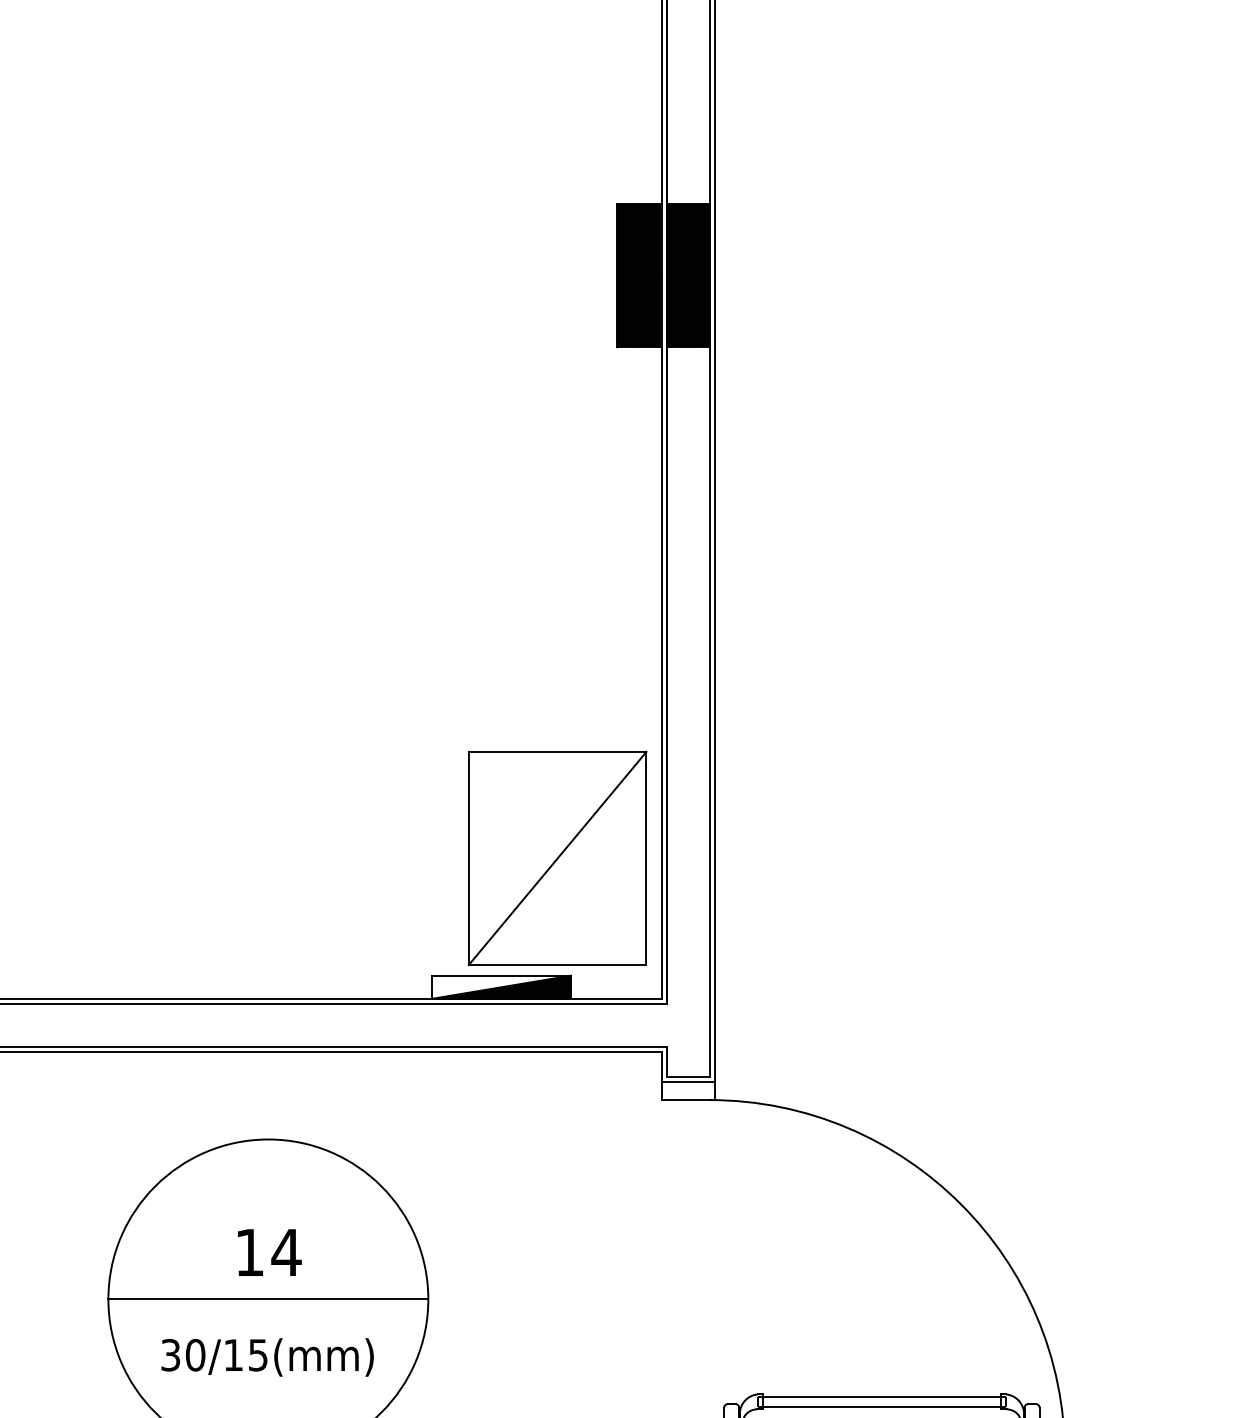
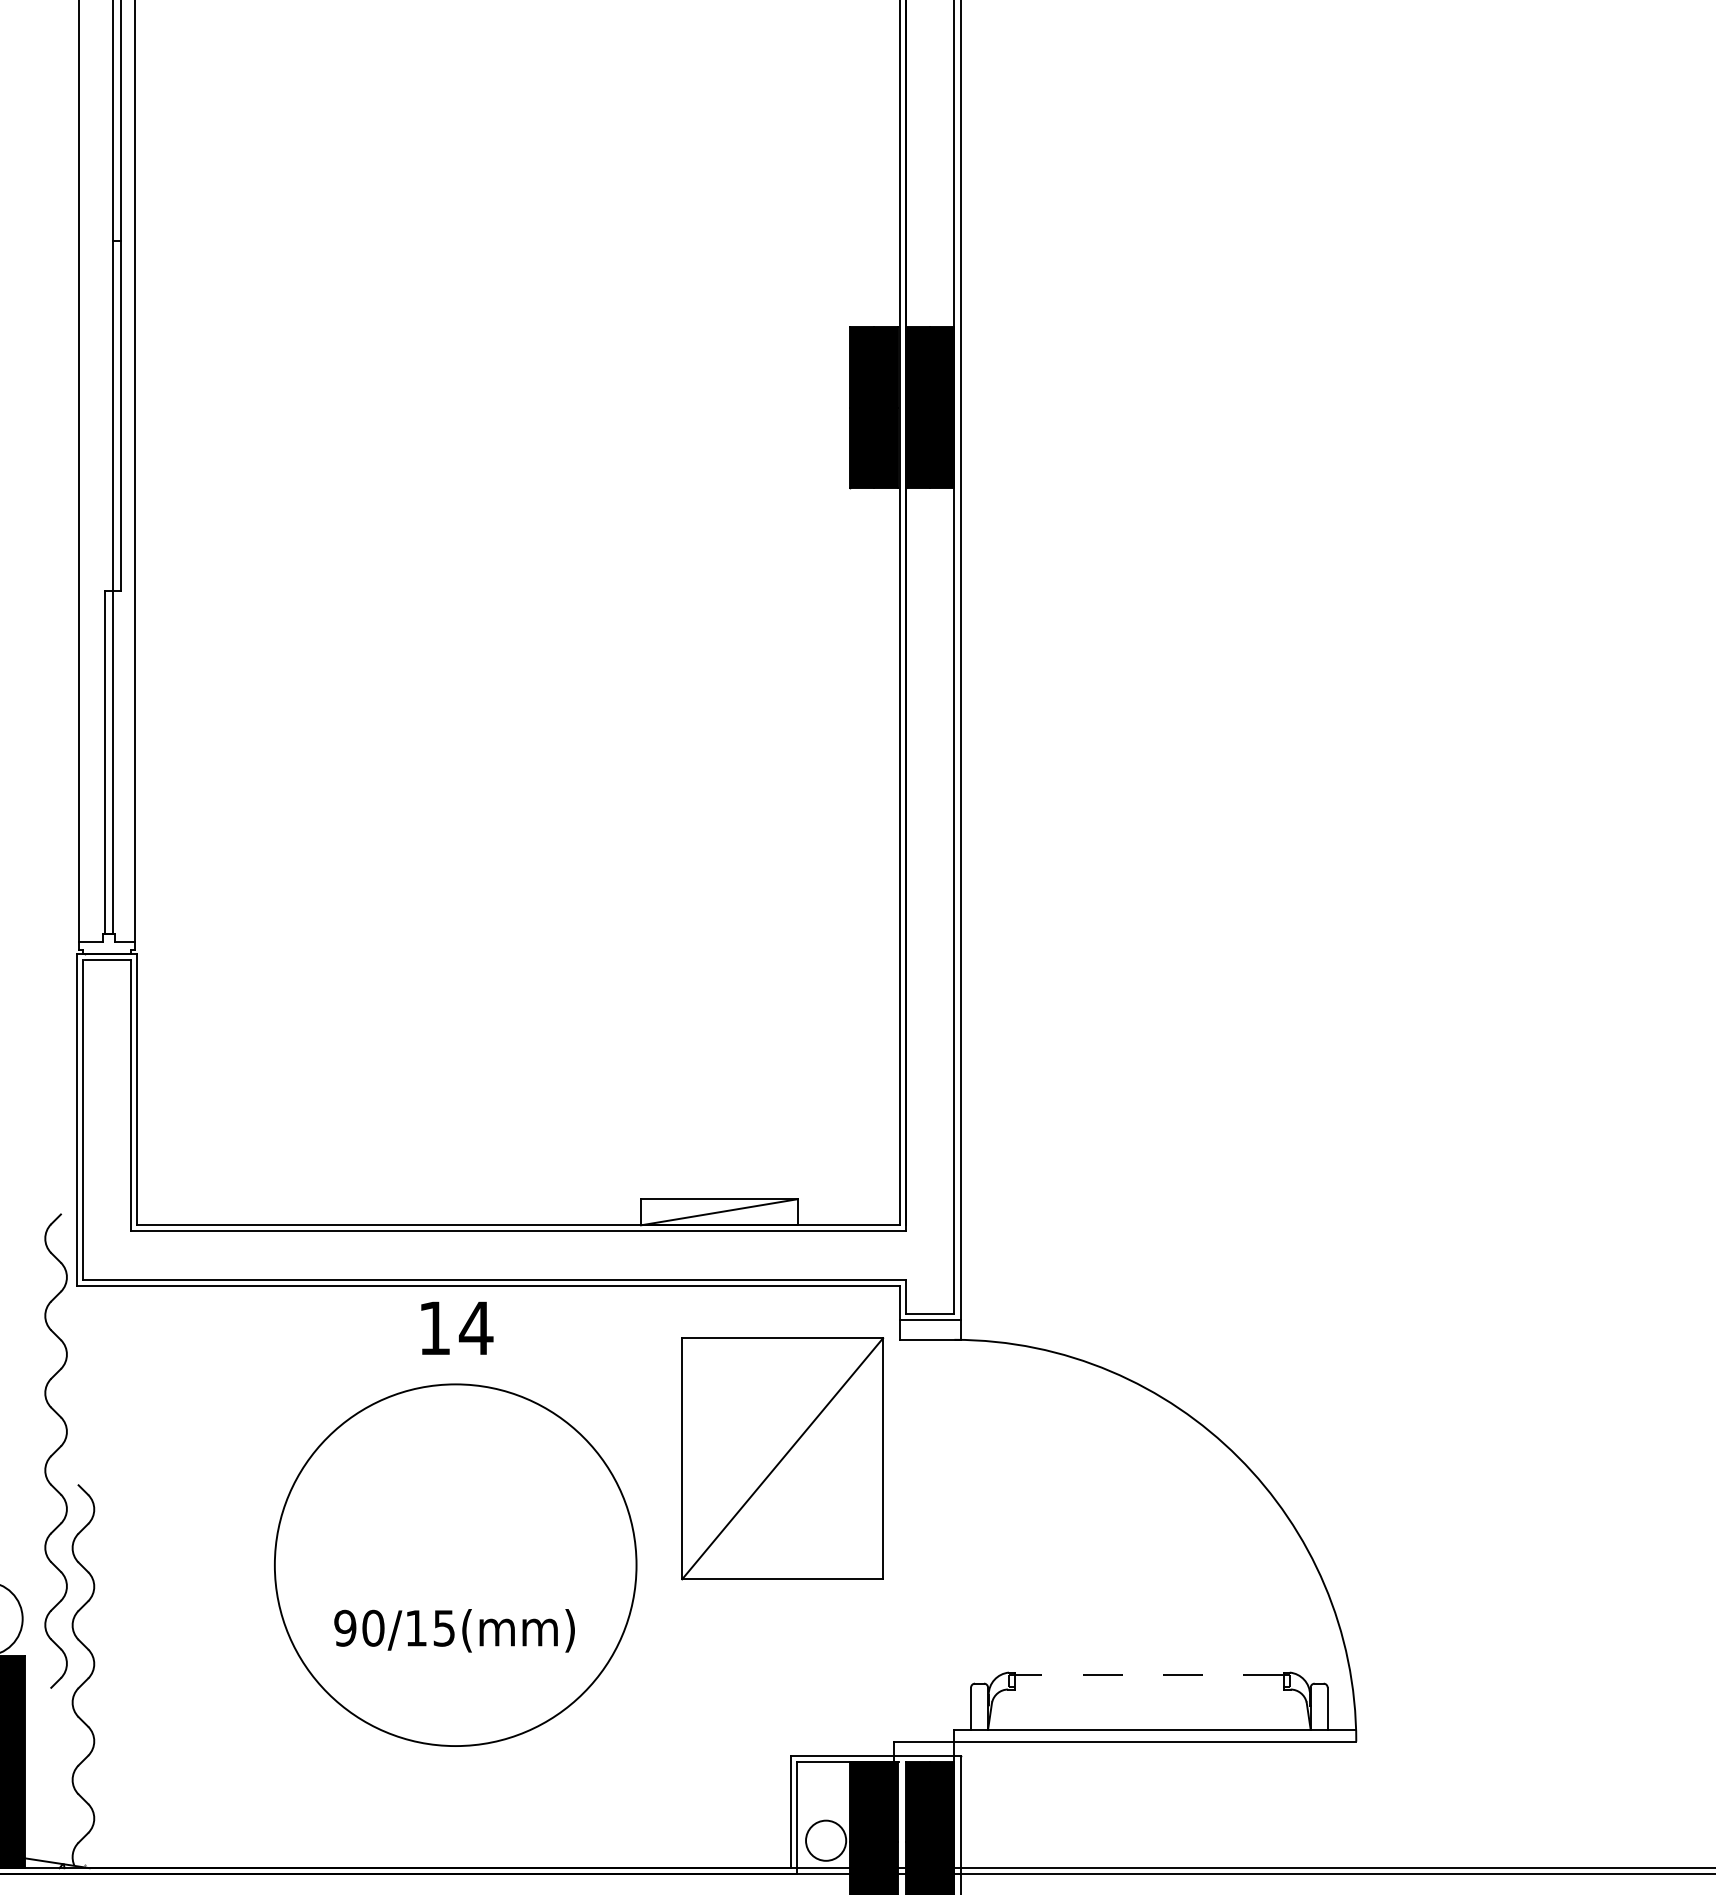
part: (557, 858) -> (782, 1458), moved
fill: (501, 987) -> (719, 1212), removed
text: (269, 1251) -> (457, 1327), moved
line: (268, 1299) -> (455, 1565), removed
text: (170, 1355) -> (345, 1628), 30/15(mm) -> 90/15(mm)
line: (881, 1396) -> (1148, 1675), solid -> dashed
line: (882, 1407) -> (1149, 1687), removed

